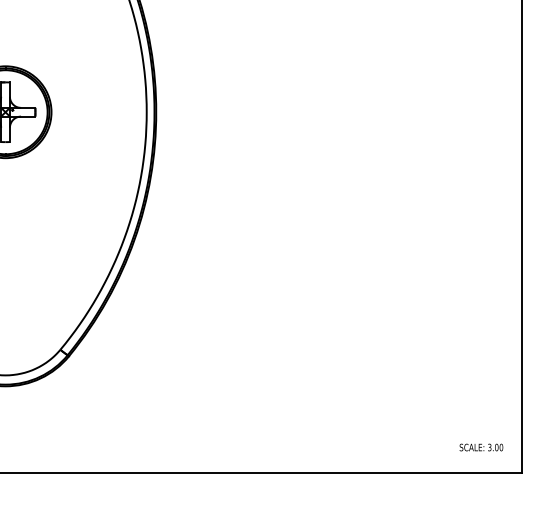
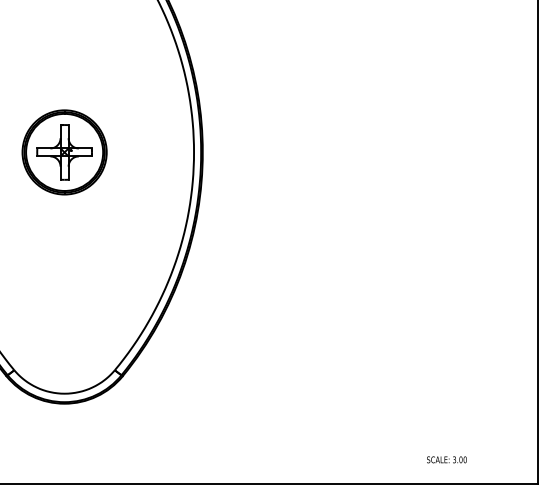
text: (480, 447) -> (446, 459), moved

